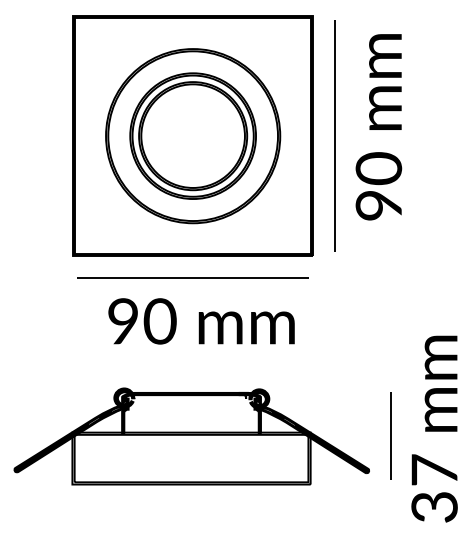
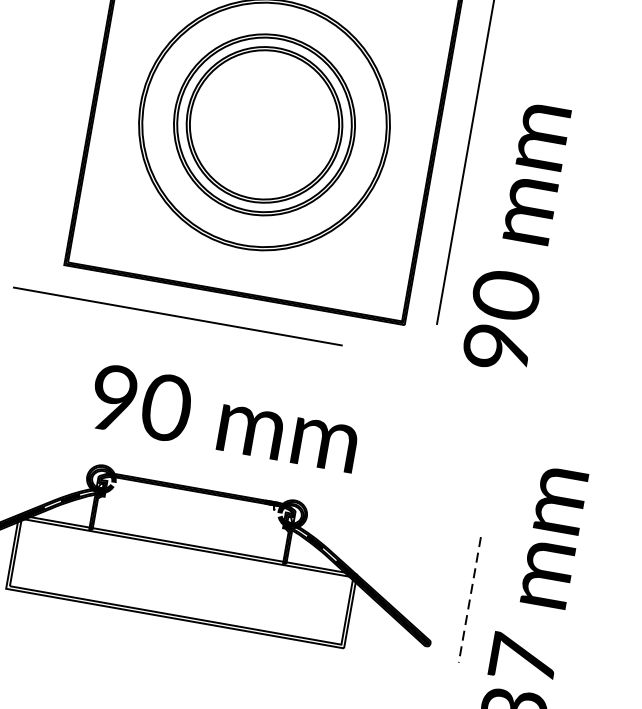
text: (378, 127) -> (515, 236), moved
line: (192, 277) -> (177, 316), moved
text: (201, 321) -> (225, 418), moved
line: (390, 436) -> (469, 600), solid -> dashed

